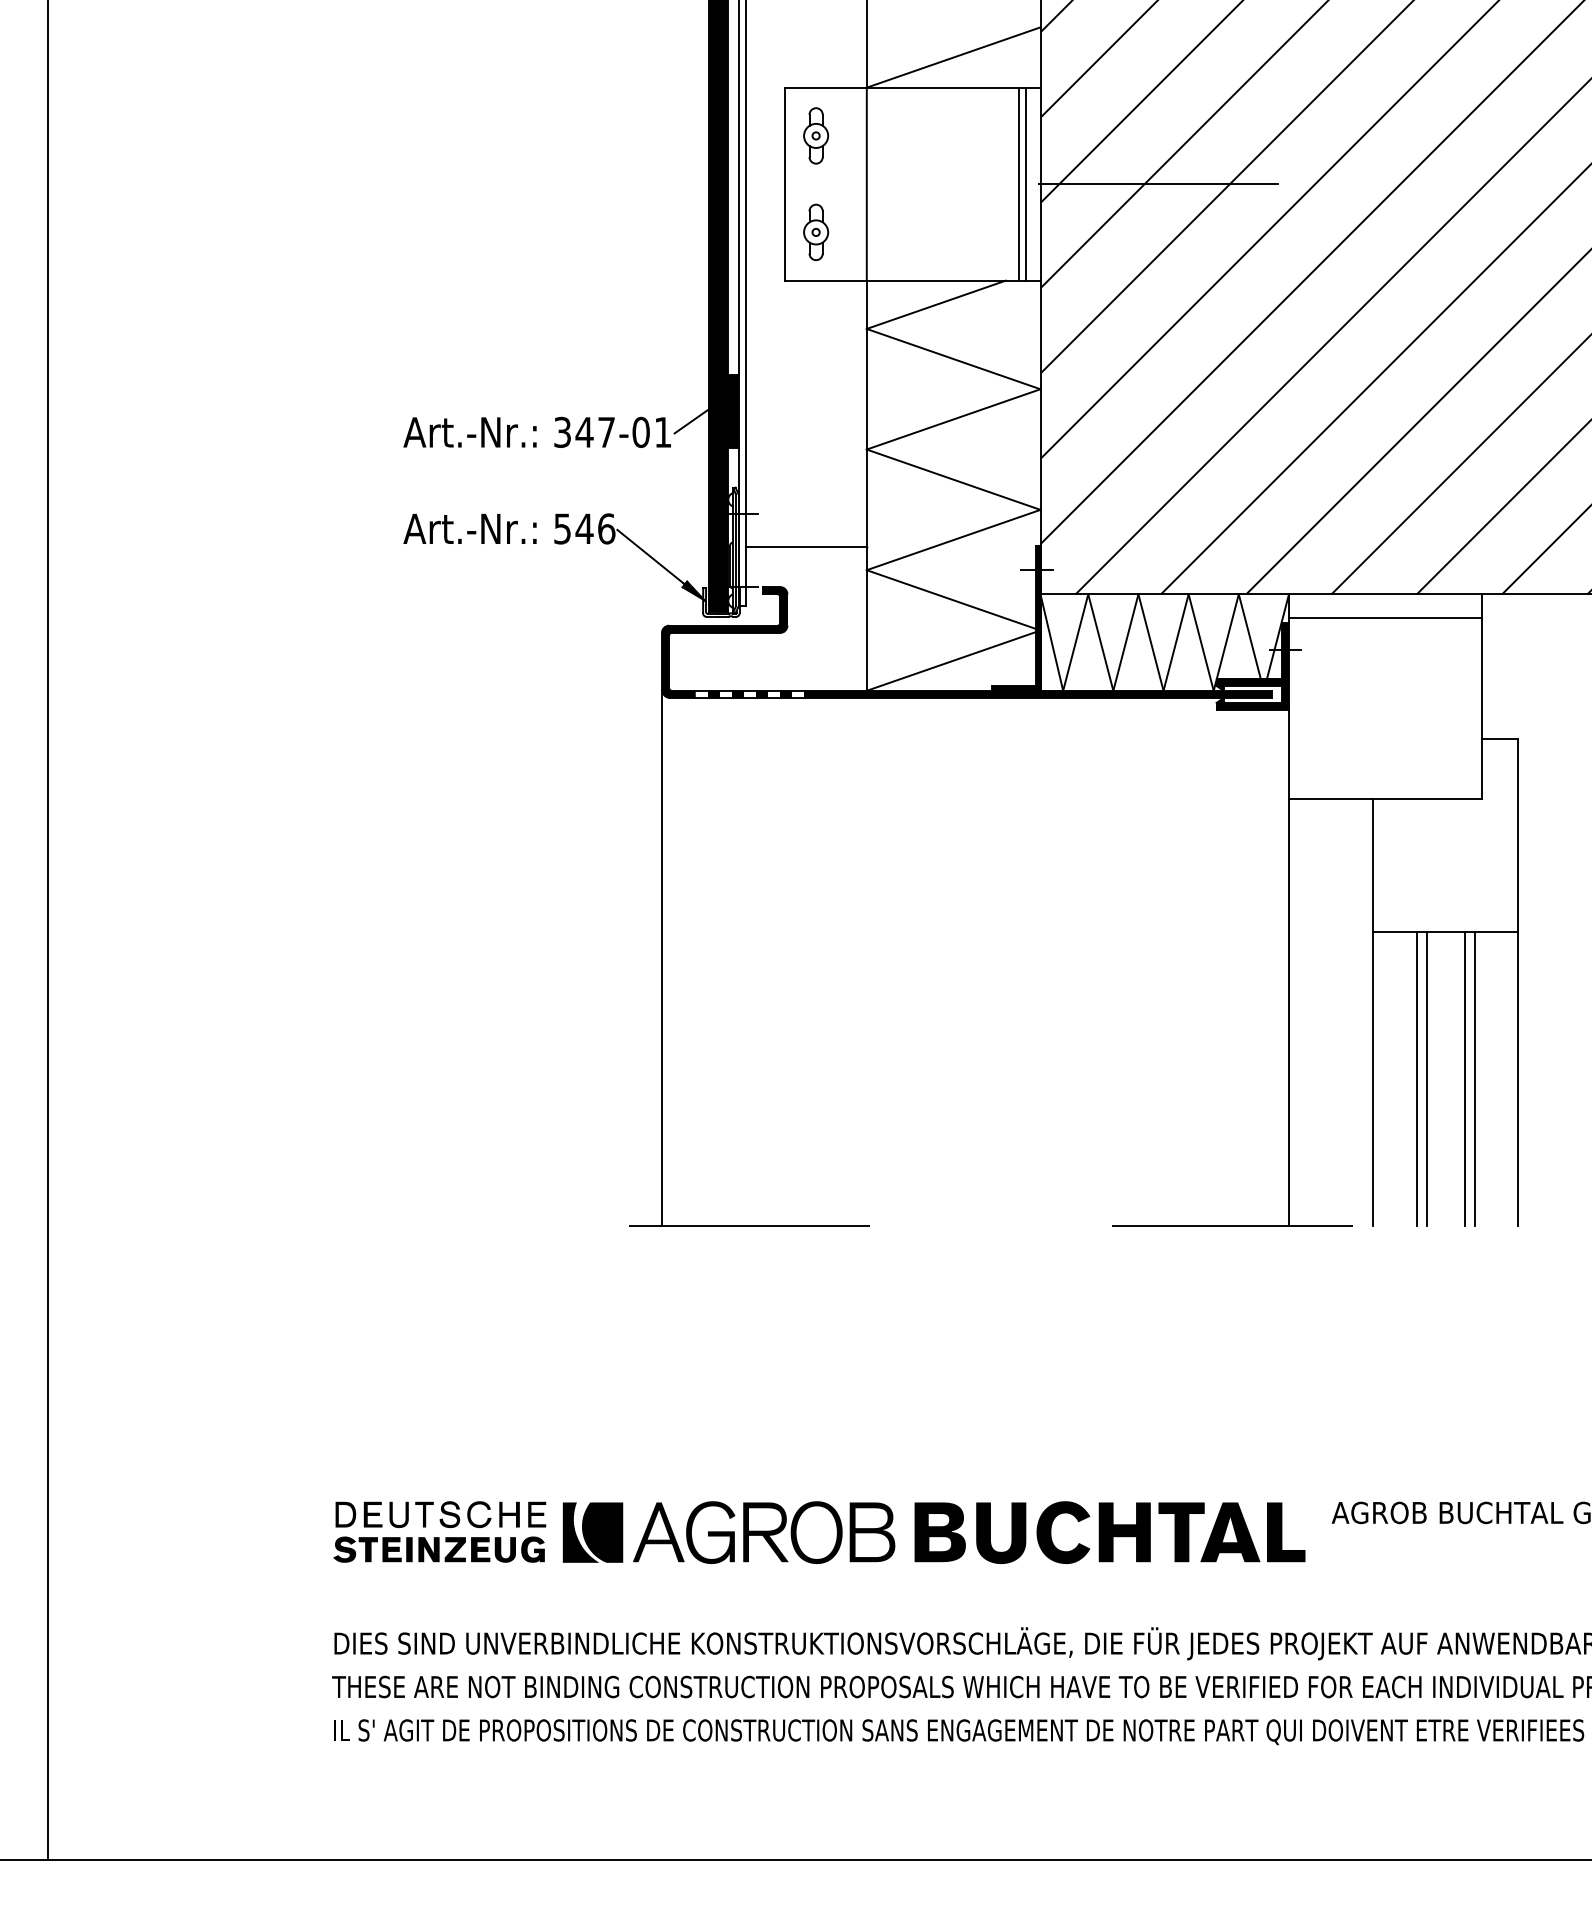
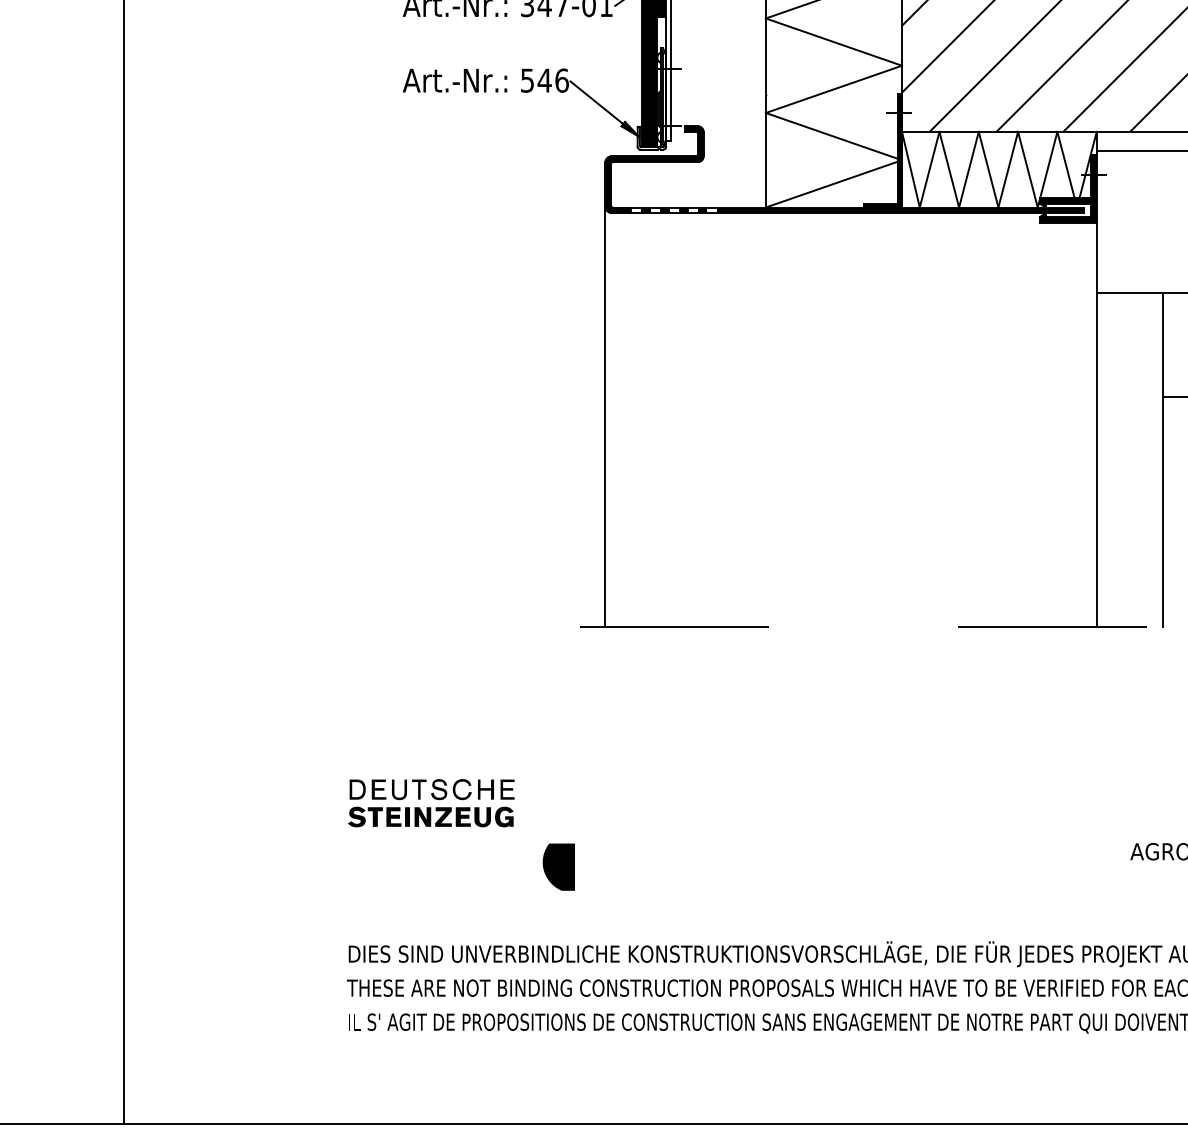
line: (806, 546) -> (718, 94), removed
part: (439, 1531) -> (431, 802), moved
fill: (580, 1532) -> (541, 867), removed
part: (976, 1532) -> (851, 867), removed

